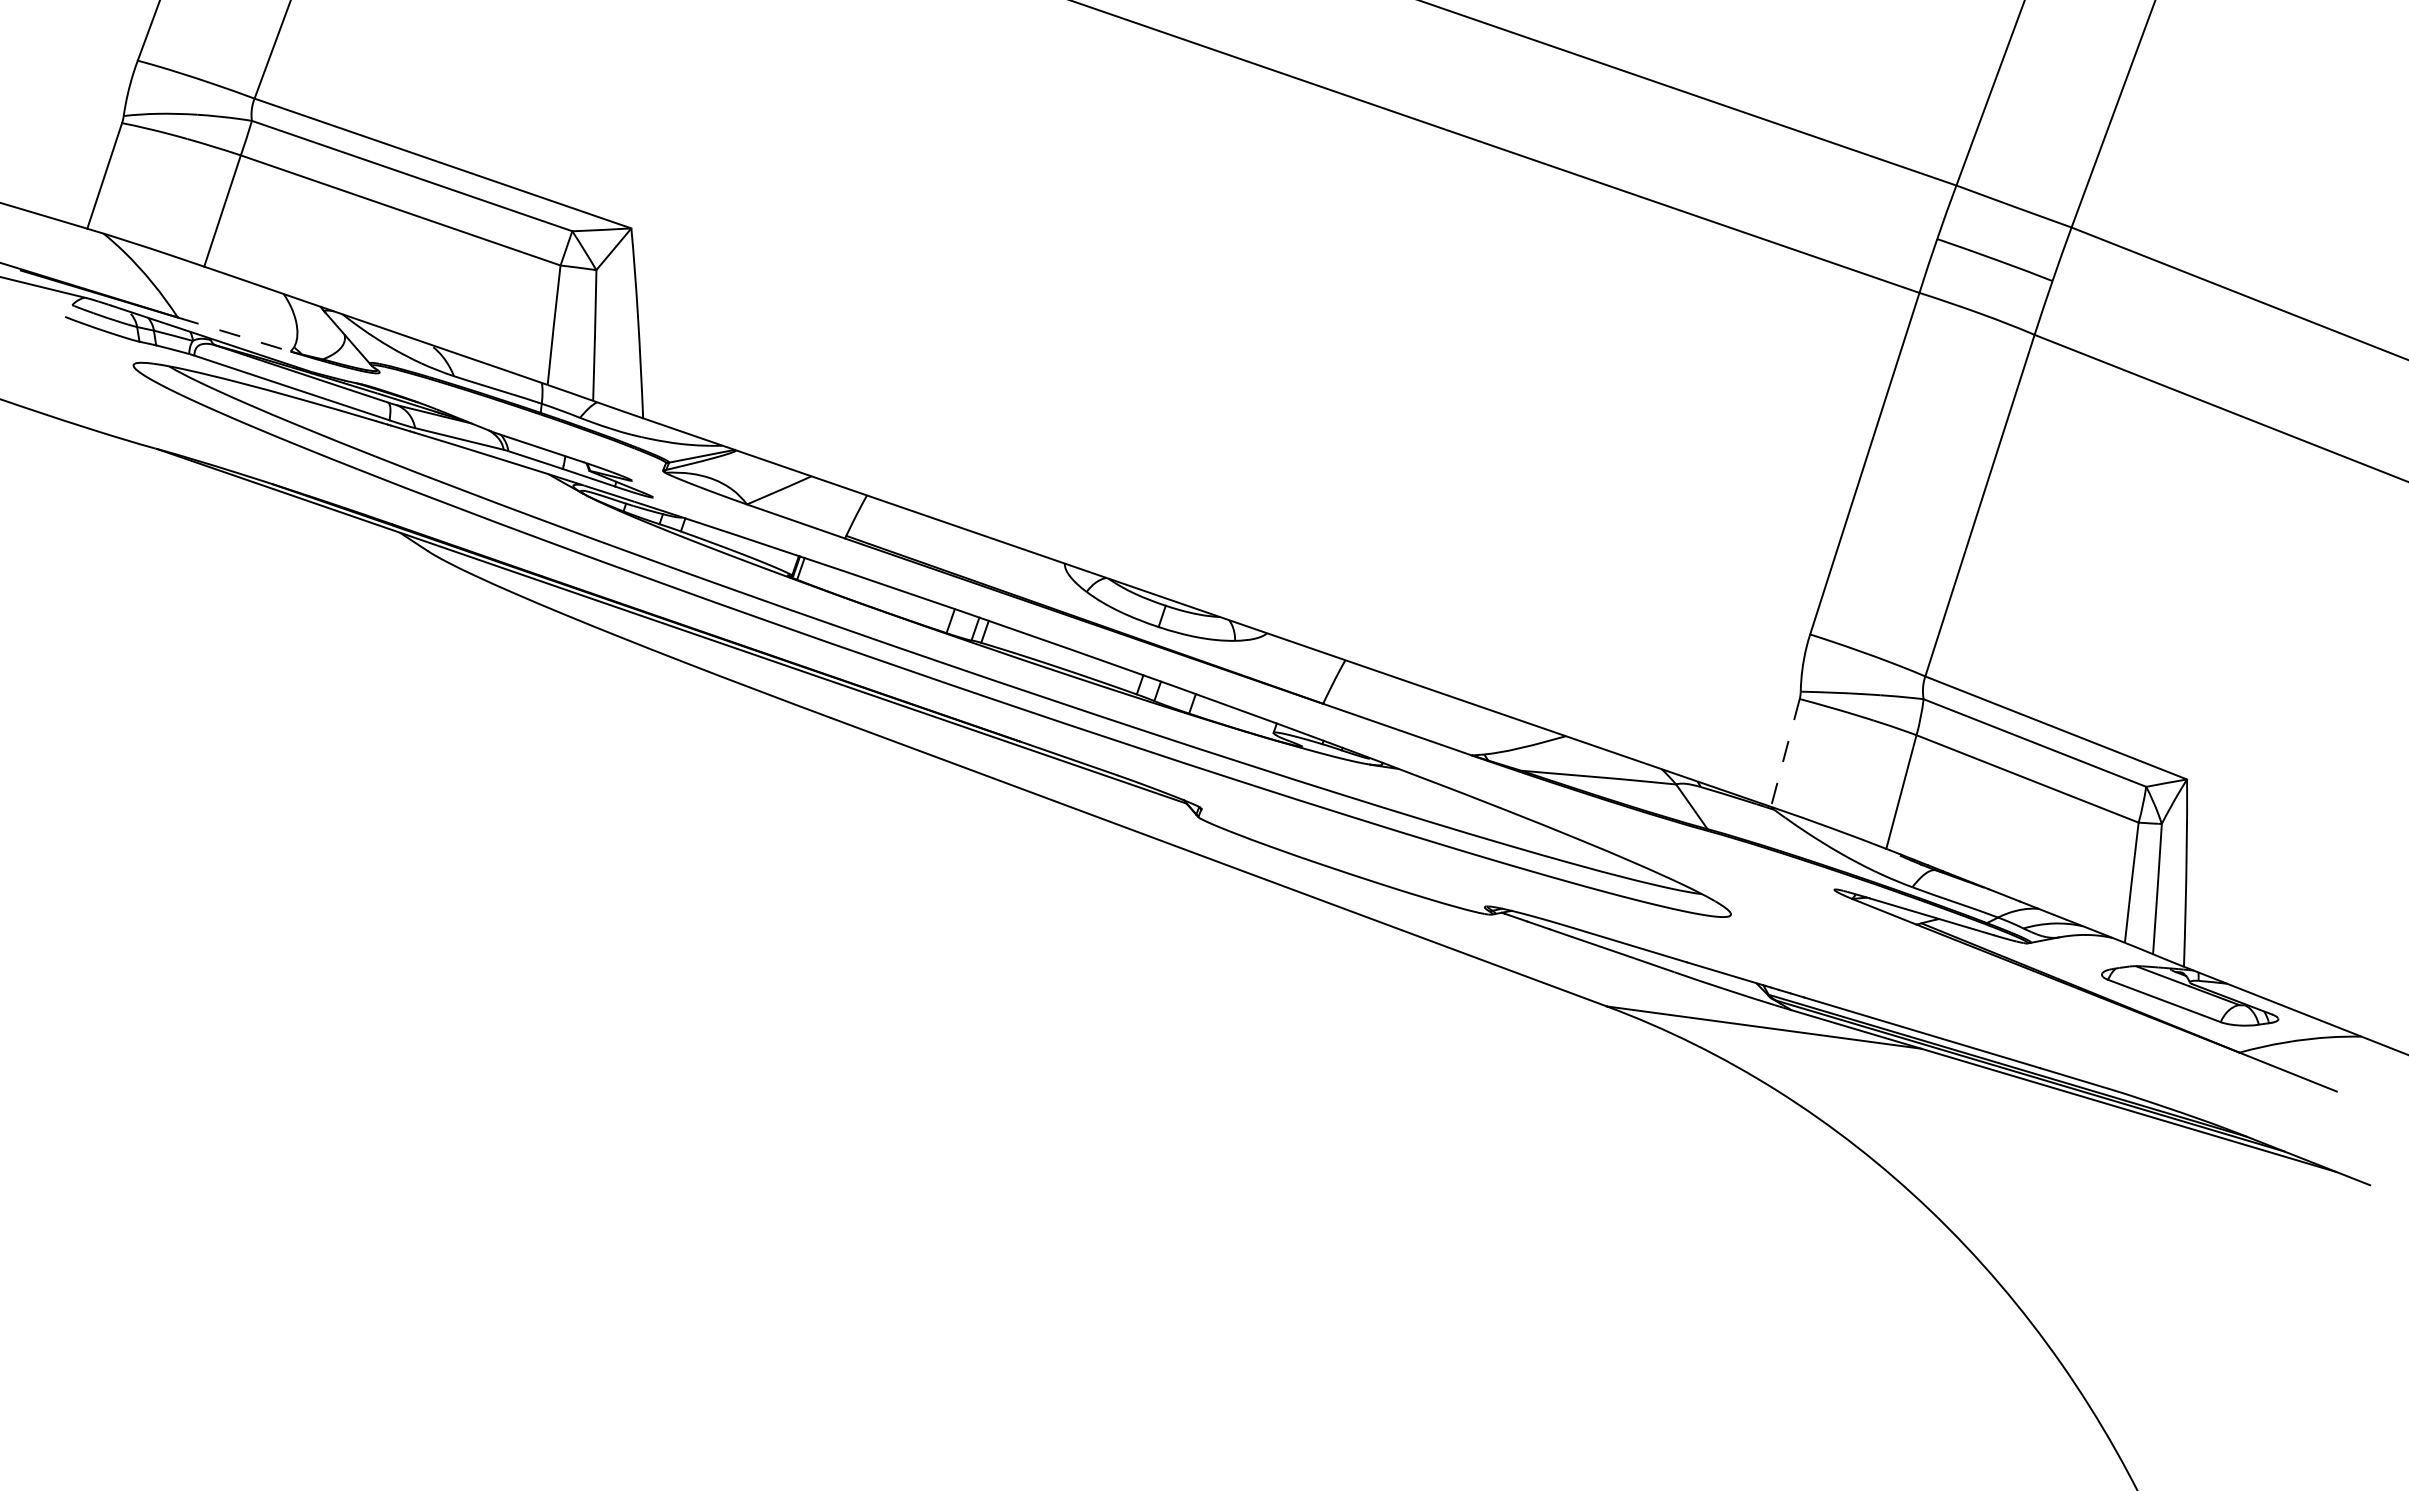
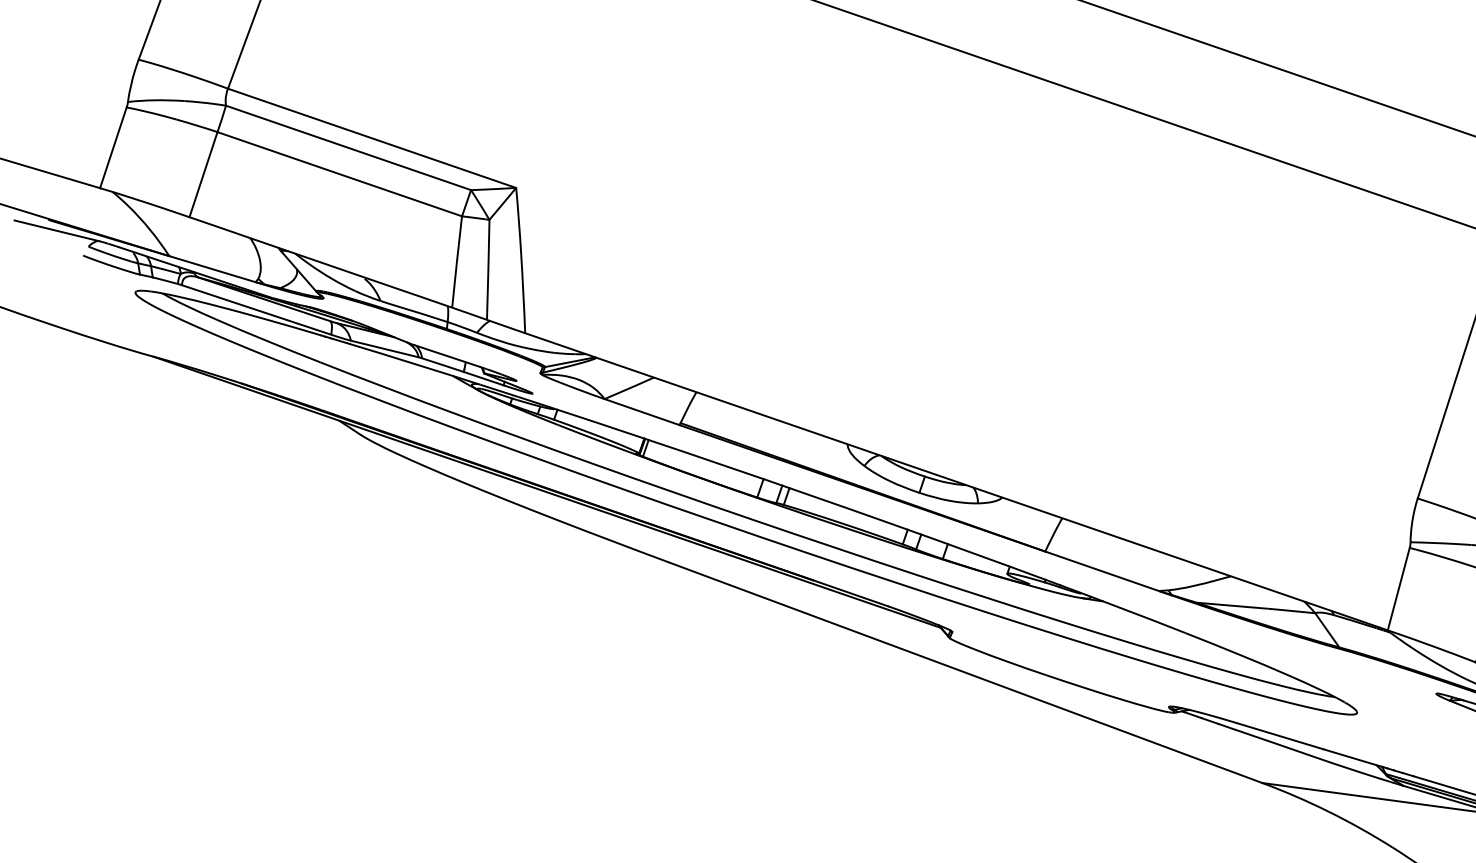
line: (234, 334) -> (212, 269), dashed -> solid
line: (1785, 752) -> (1398, 588), dashed -> solid

